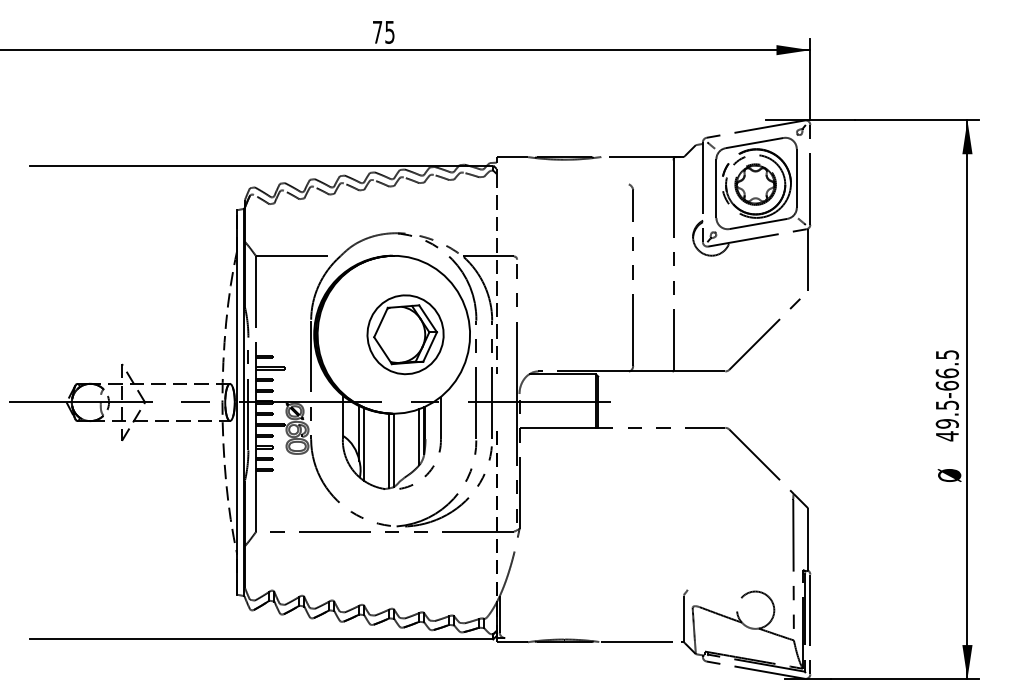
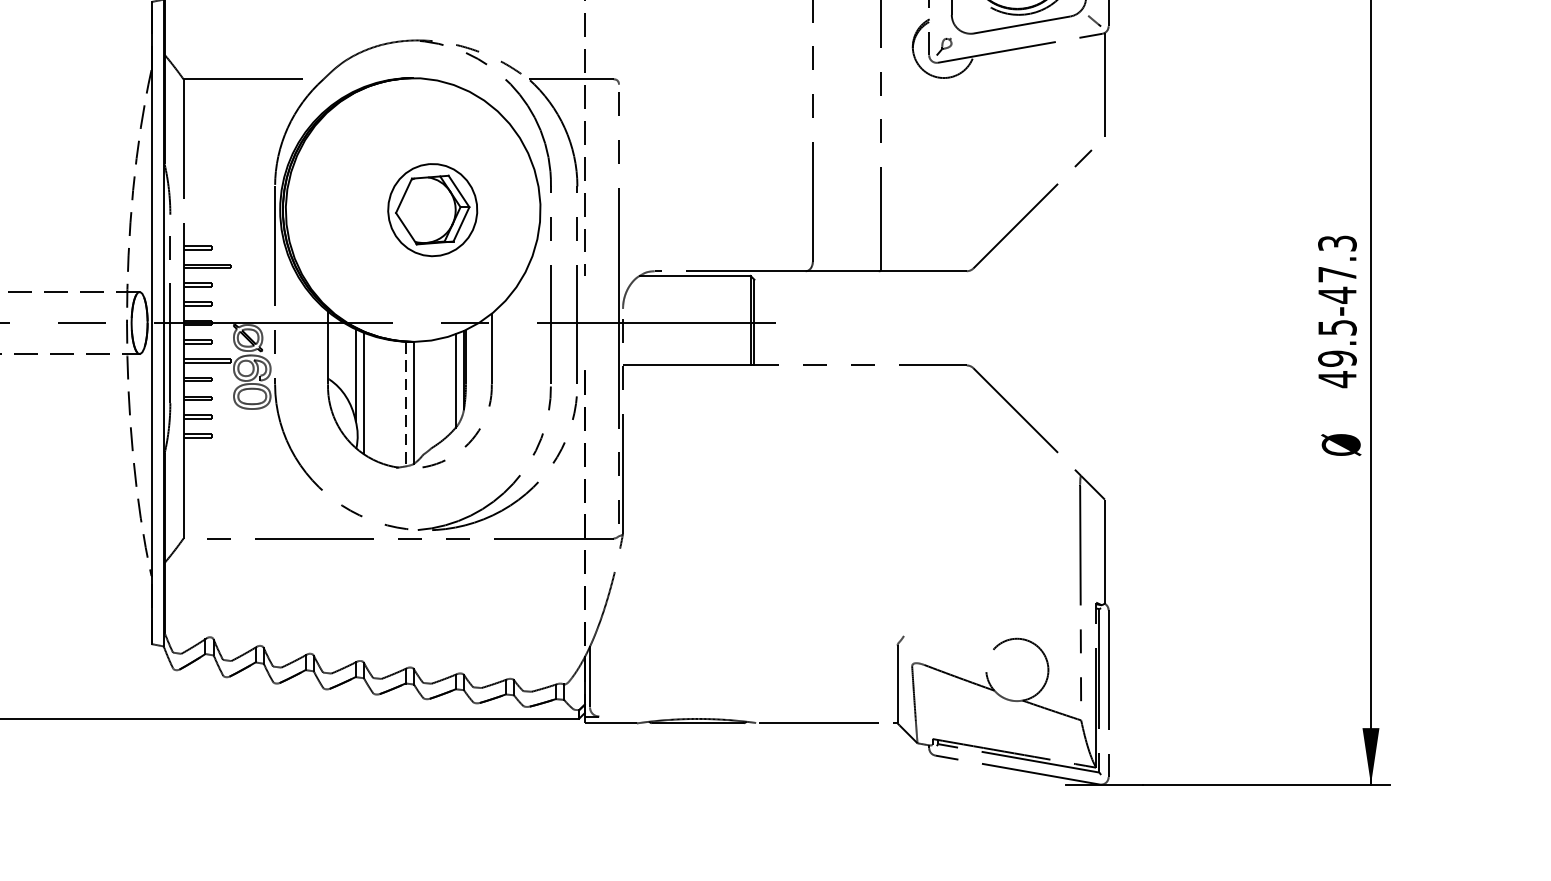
part: (405, 334) -> (432, 209), size x0.7
text: (946, 370) -> (1336, 269), 49.5-66.5 -> 49.5-47.3
line: (389, 451) -> (405, 404), solid -> dashed

